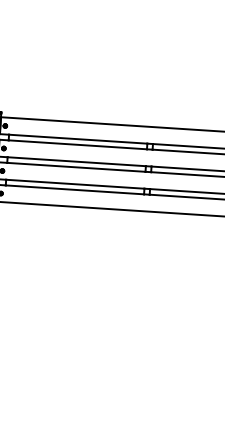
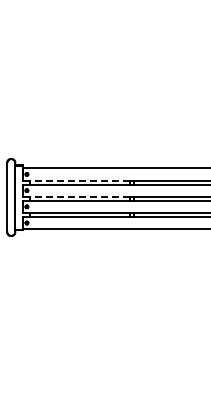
line: (77, 139) -> (79, 180), solid -> dashed
line: (76, 161) -> (79, 196), solid -> dashed

